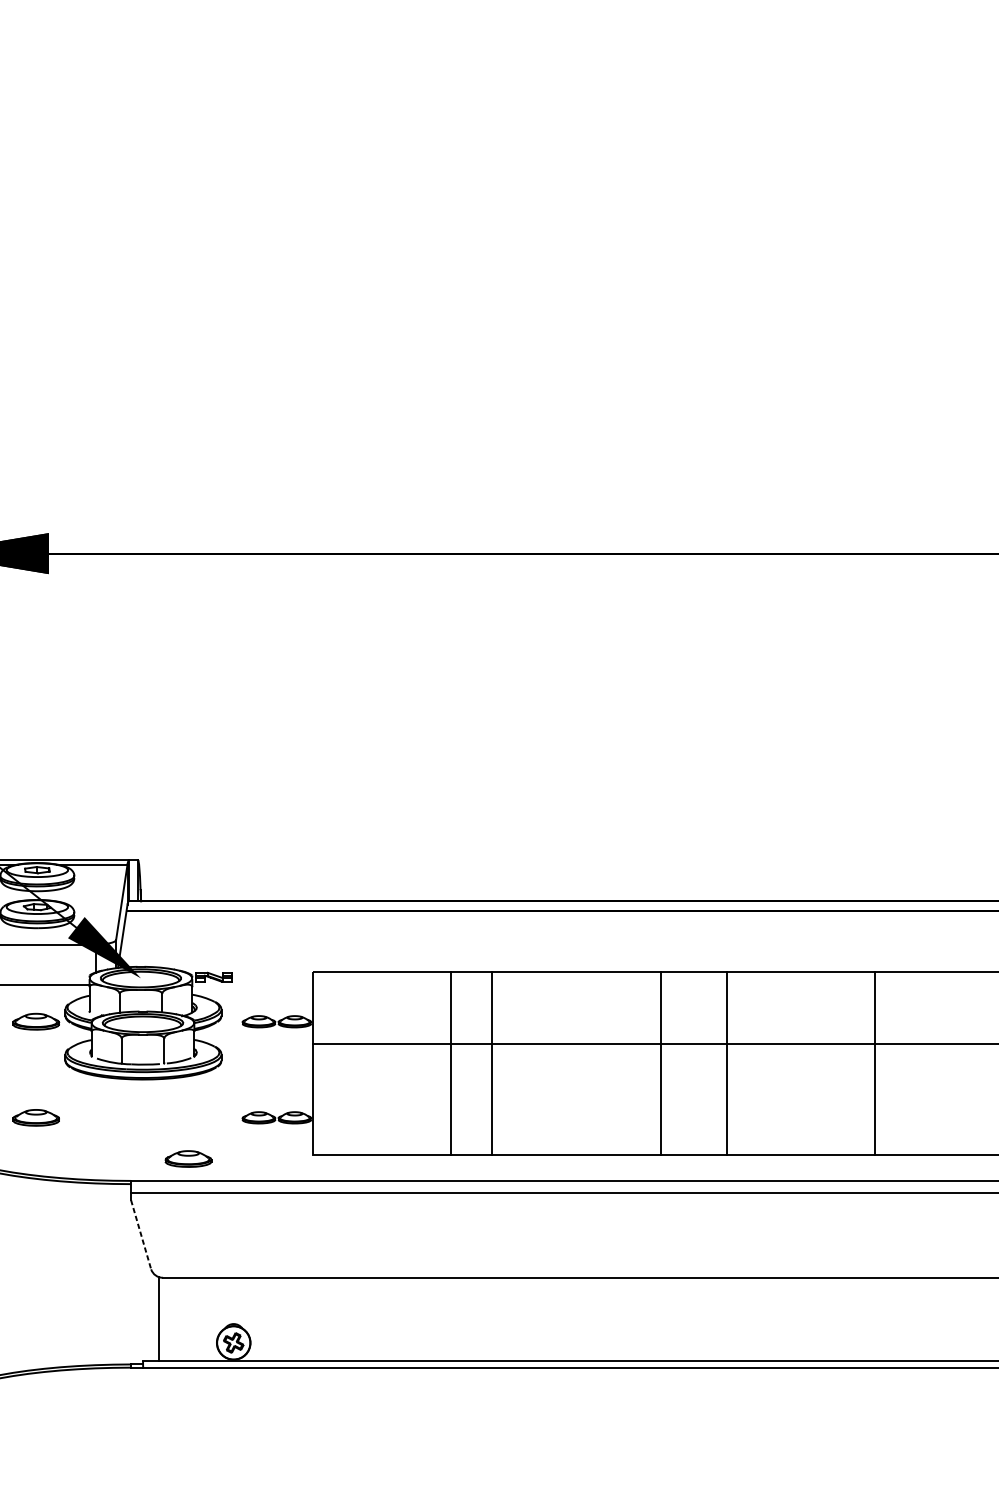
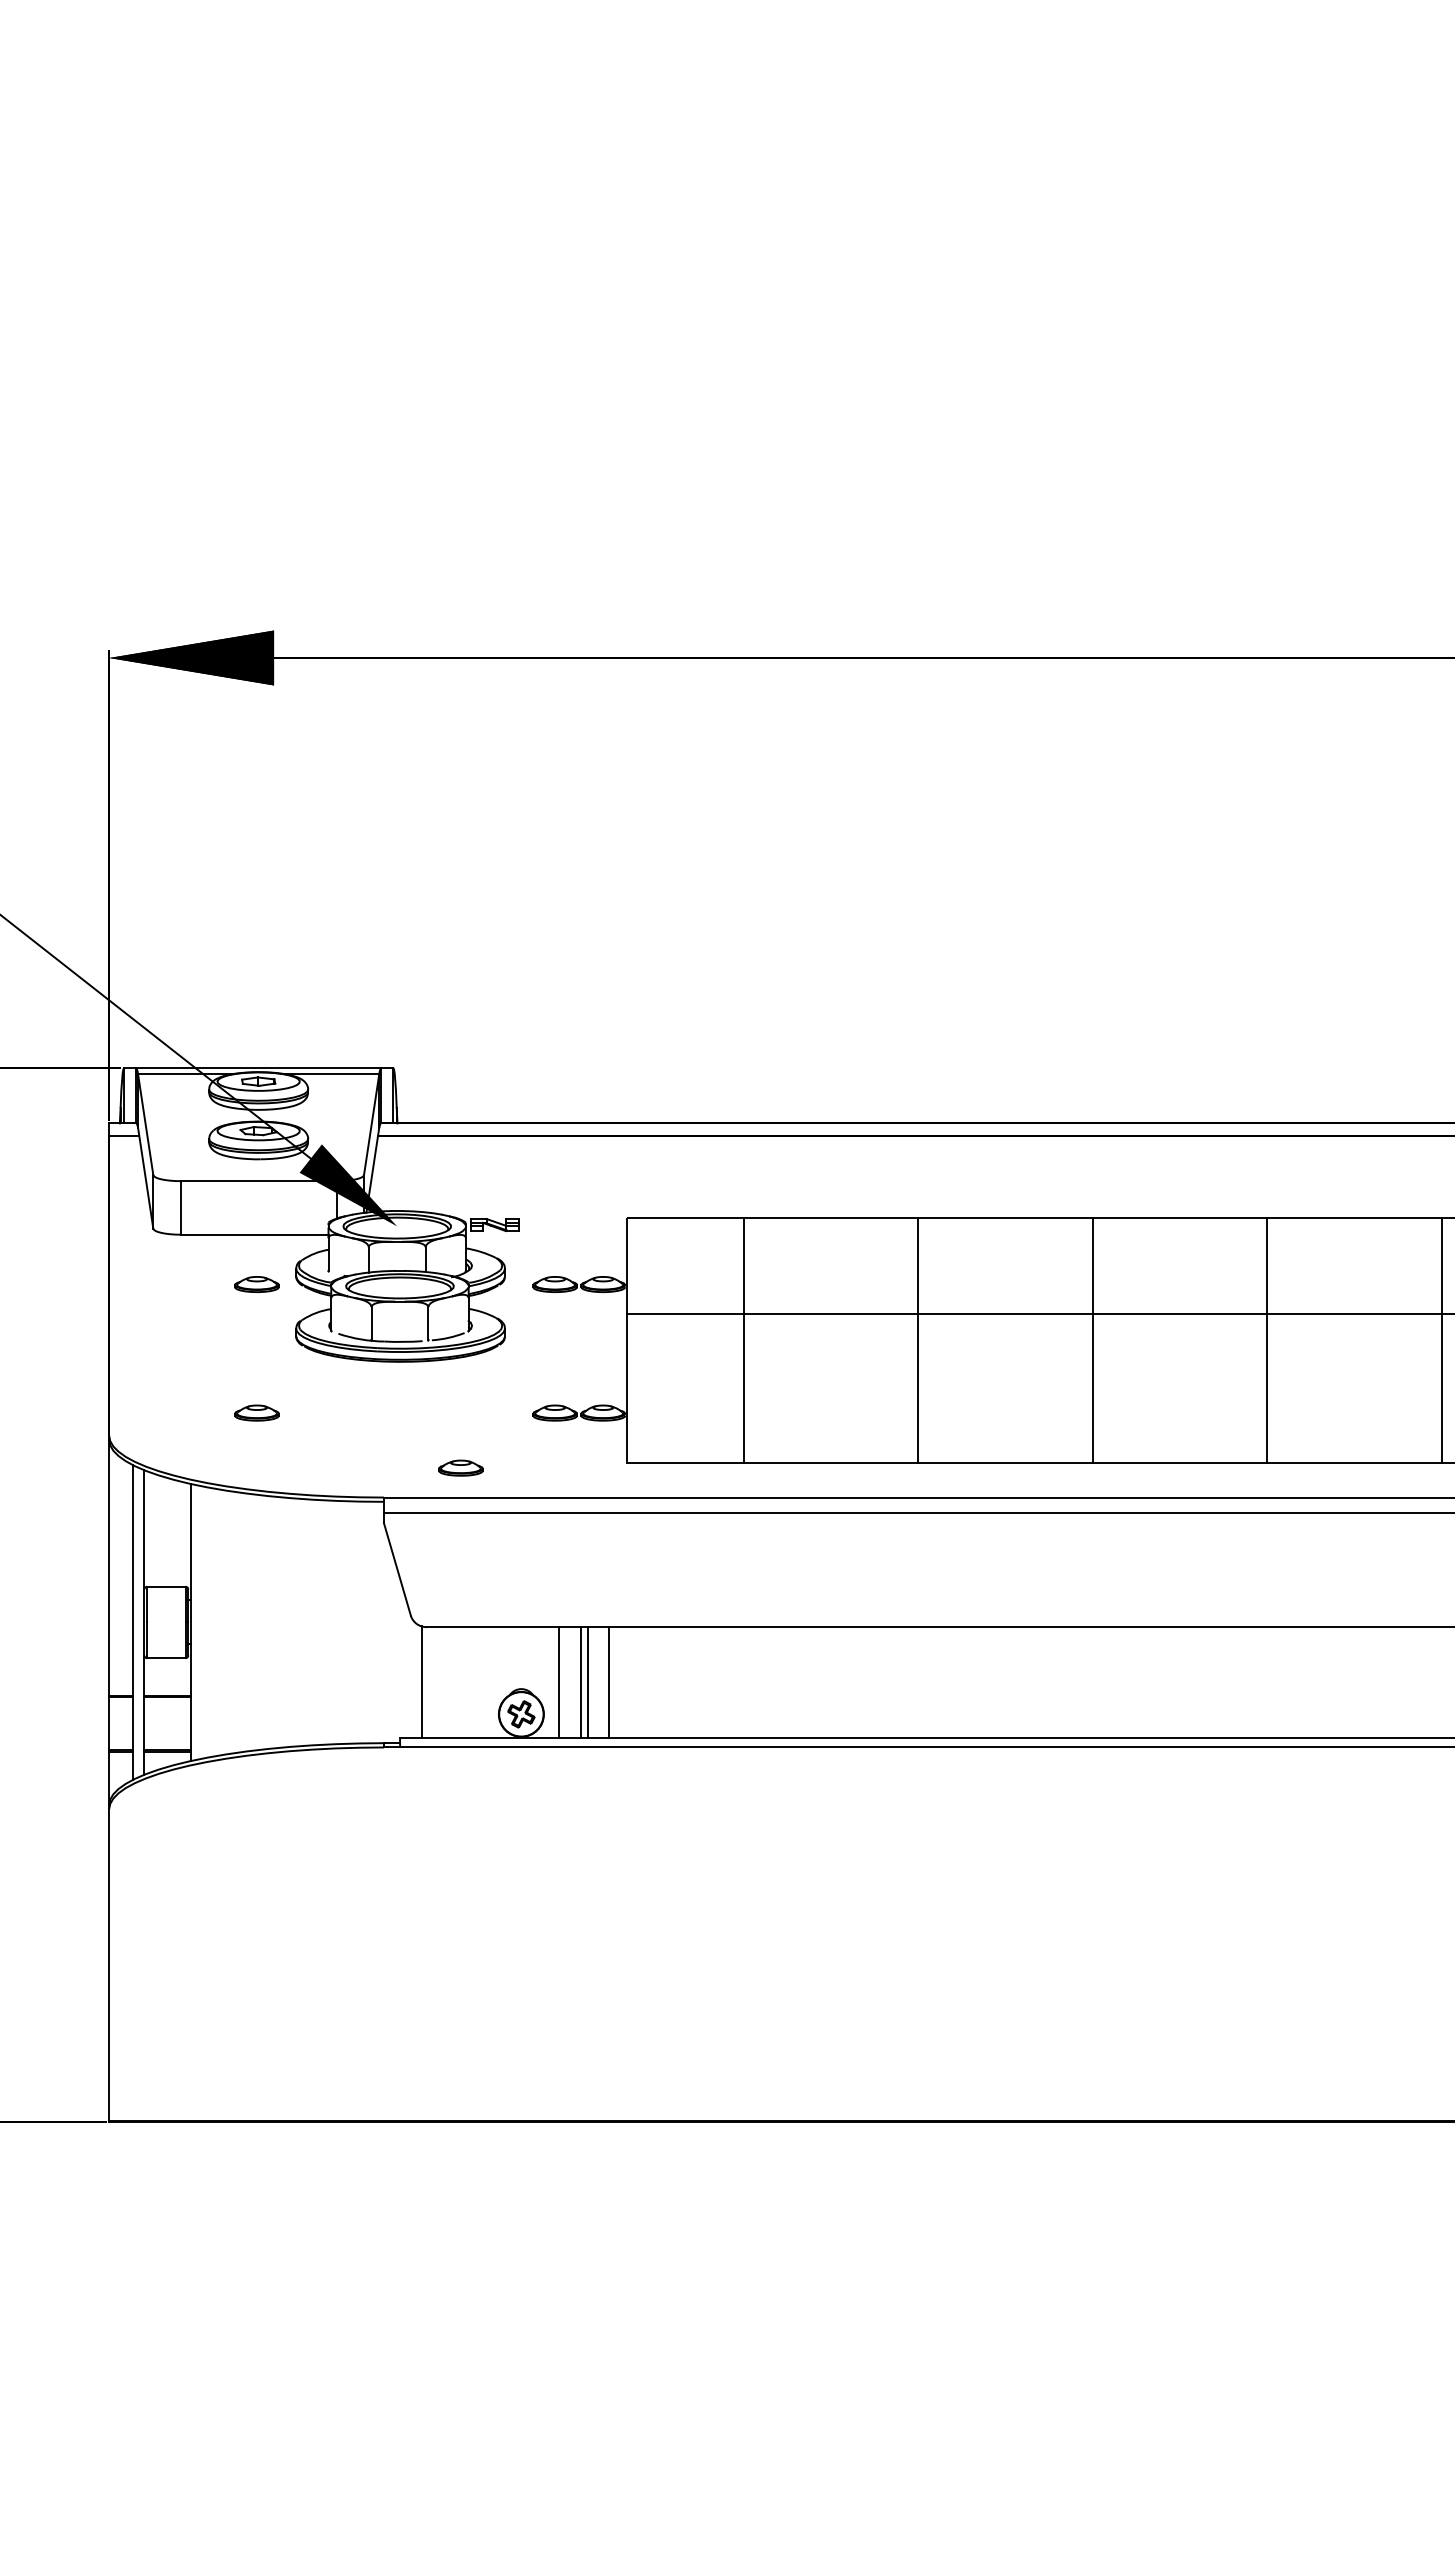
part: (35, 1021) -> (256, 1284), size x0.71
line: (450, 1063) -> (743, 1340), moved
line: (492, 1063) -> (918, 1340), moved
line: (726, 1063) -> (1267, 1340), moved
line: (874, 1063) -> (1441, 1340), moved
part: (35, 1117) -> (256, 1412), size x0.71
part: (188, 1158) -> (460, 1467), size x0.71
line: (141, 1235) -> (397, 1570), dashed -> solid
line: (262, 1319) -> (559, 1682), added
line: (278, 1319) -> (581, 1682), added
line: (283, 1319) -> (588, 1682), added
line: (298, 1319) -> (608, 1682), added

